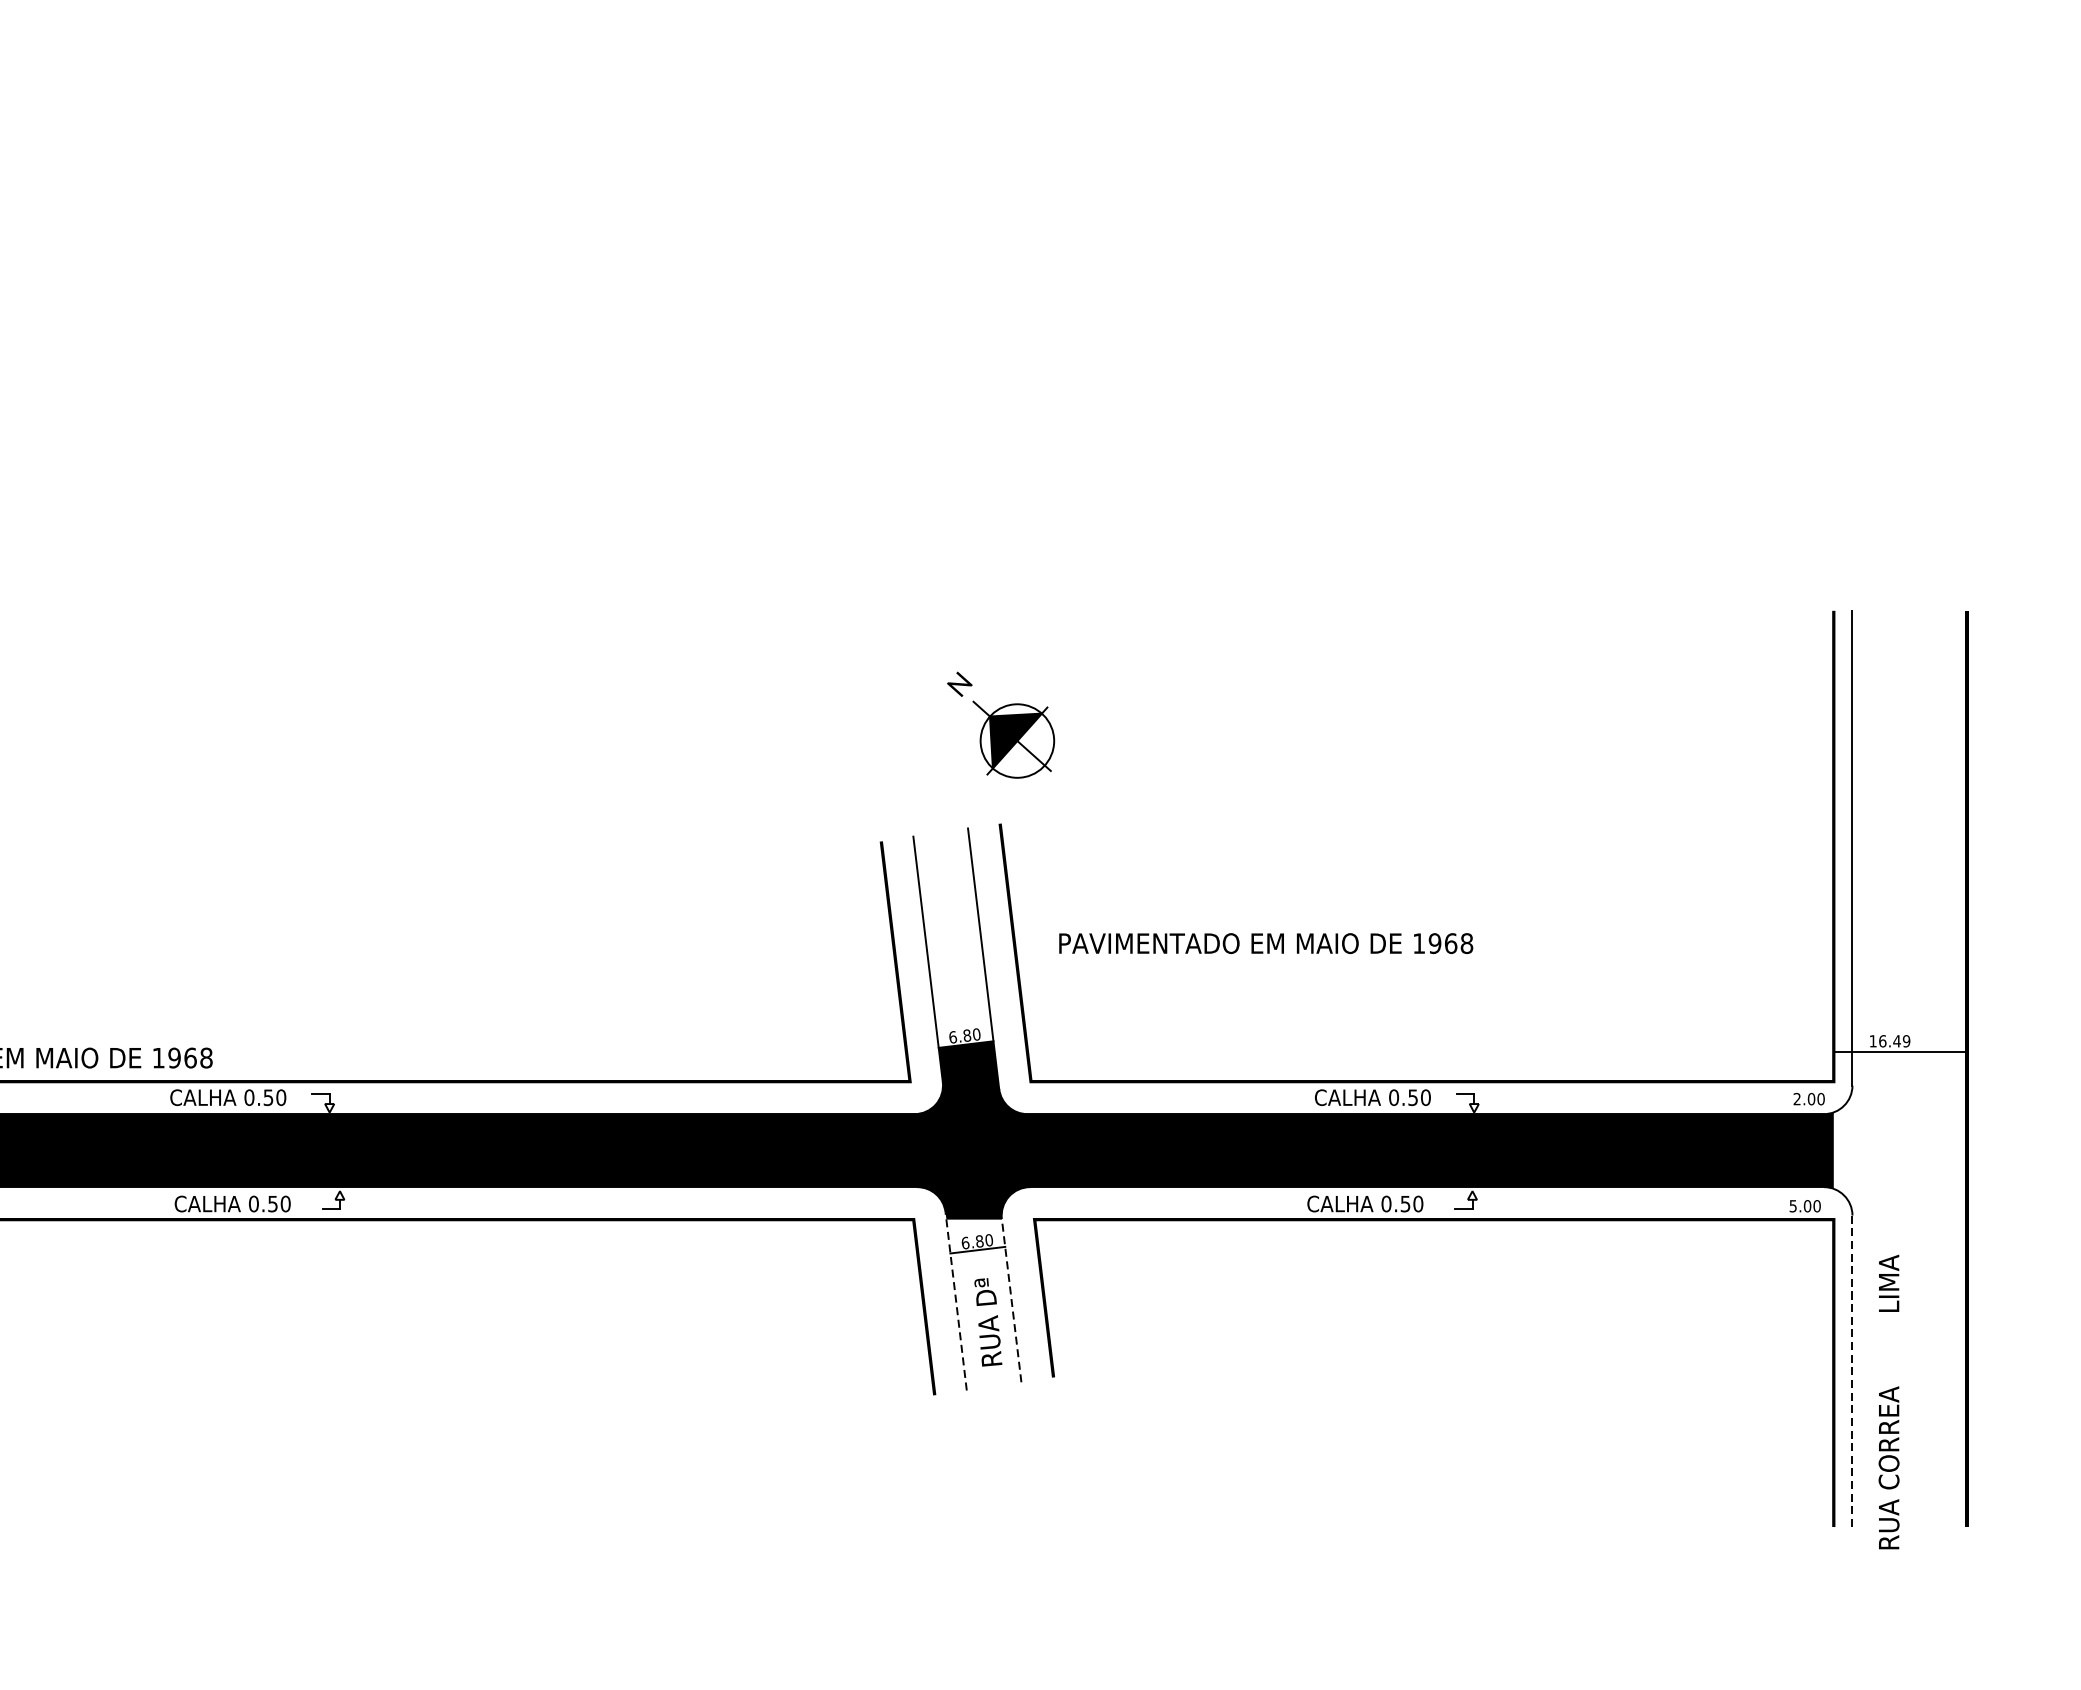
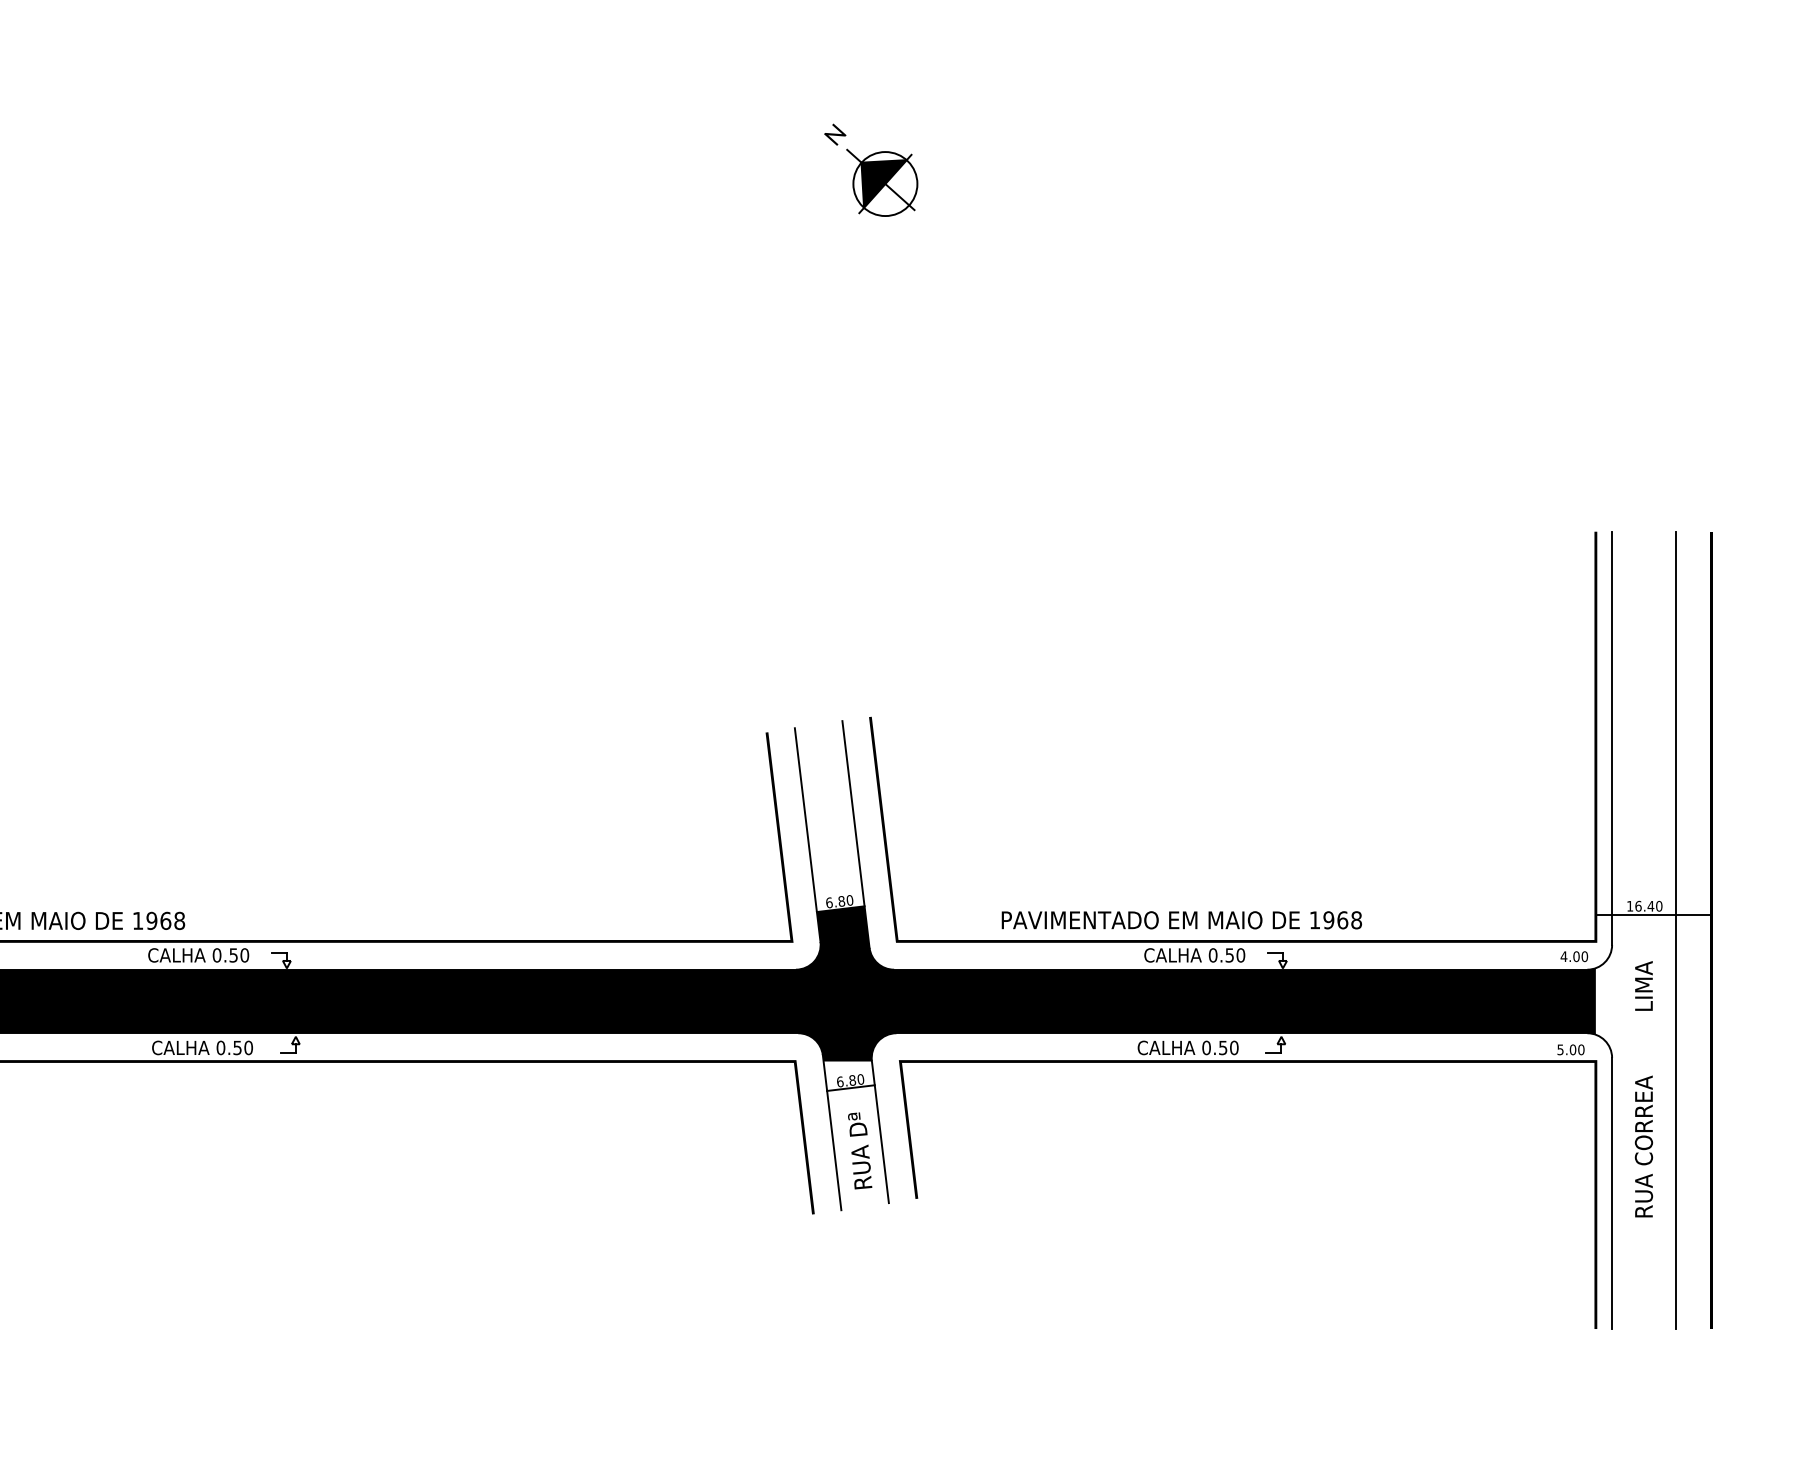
part: (1001, 724) -> (871, 169), moved
text: (1265, 943) -> (1181, 920), moved
text: (1906, 1041) -> (1659, 906), 16.49 -> 16.40
line: (1925, 1069) -> (1675, 930), added
text: (1796, 1098) -> (1563, 956), 2.00 -> 4.00
line: (956, 1301) -> (832, 1132), dashed -> solid
line: (1011, 1301) -> (880, 1132), dashed -> solid
line: (1852, 1371) -> (1612, 1193), dashed -> solid
text: (1888, 1402) -> (1643, 1089), moved

